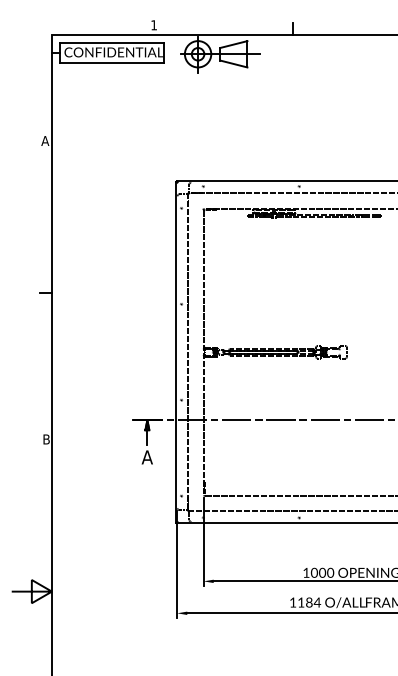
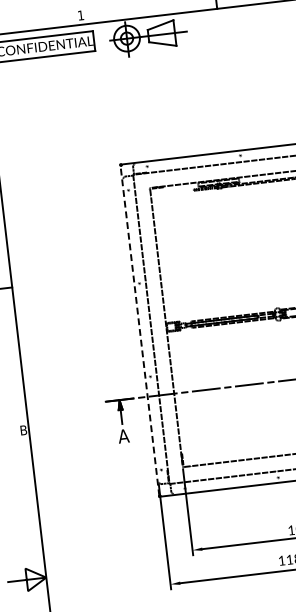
line: (176, 351) -> (139, 329), solid -> dashed

